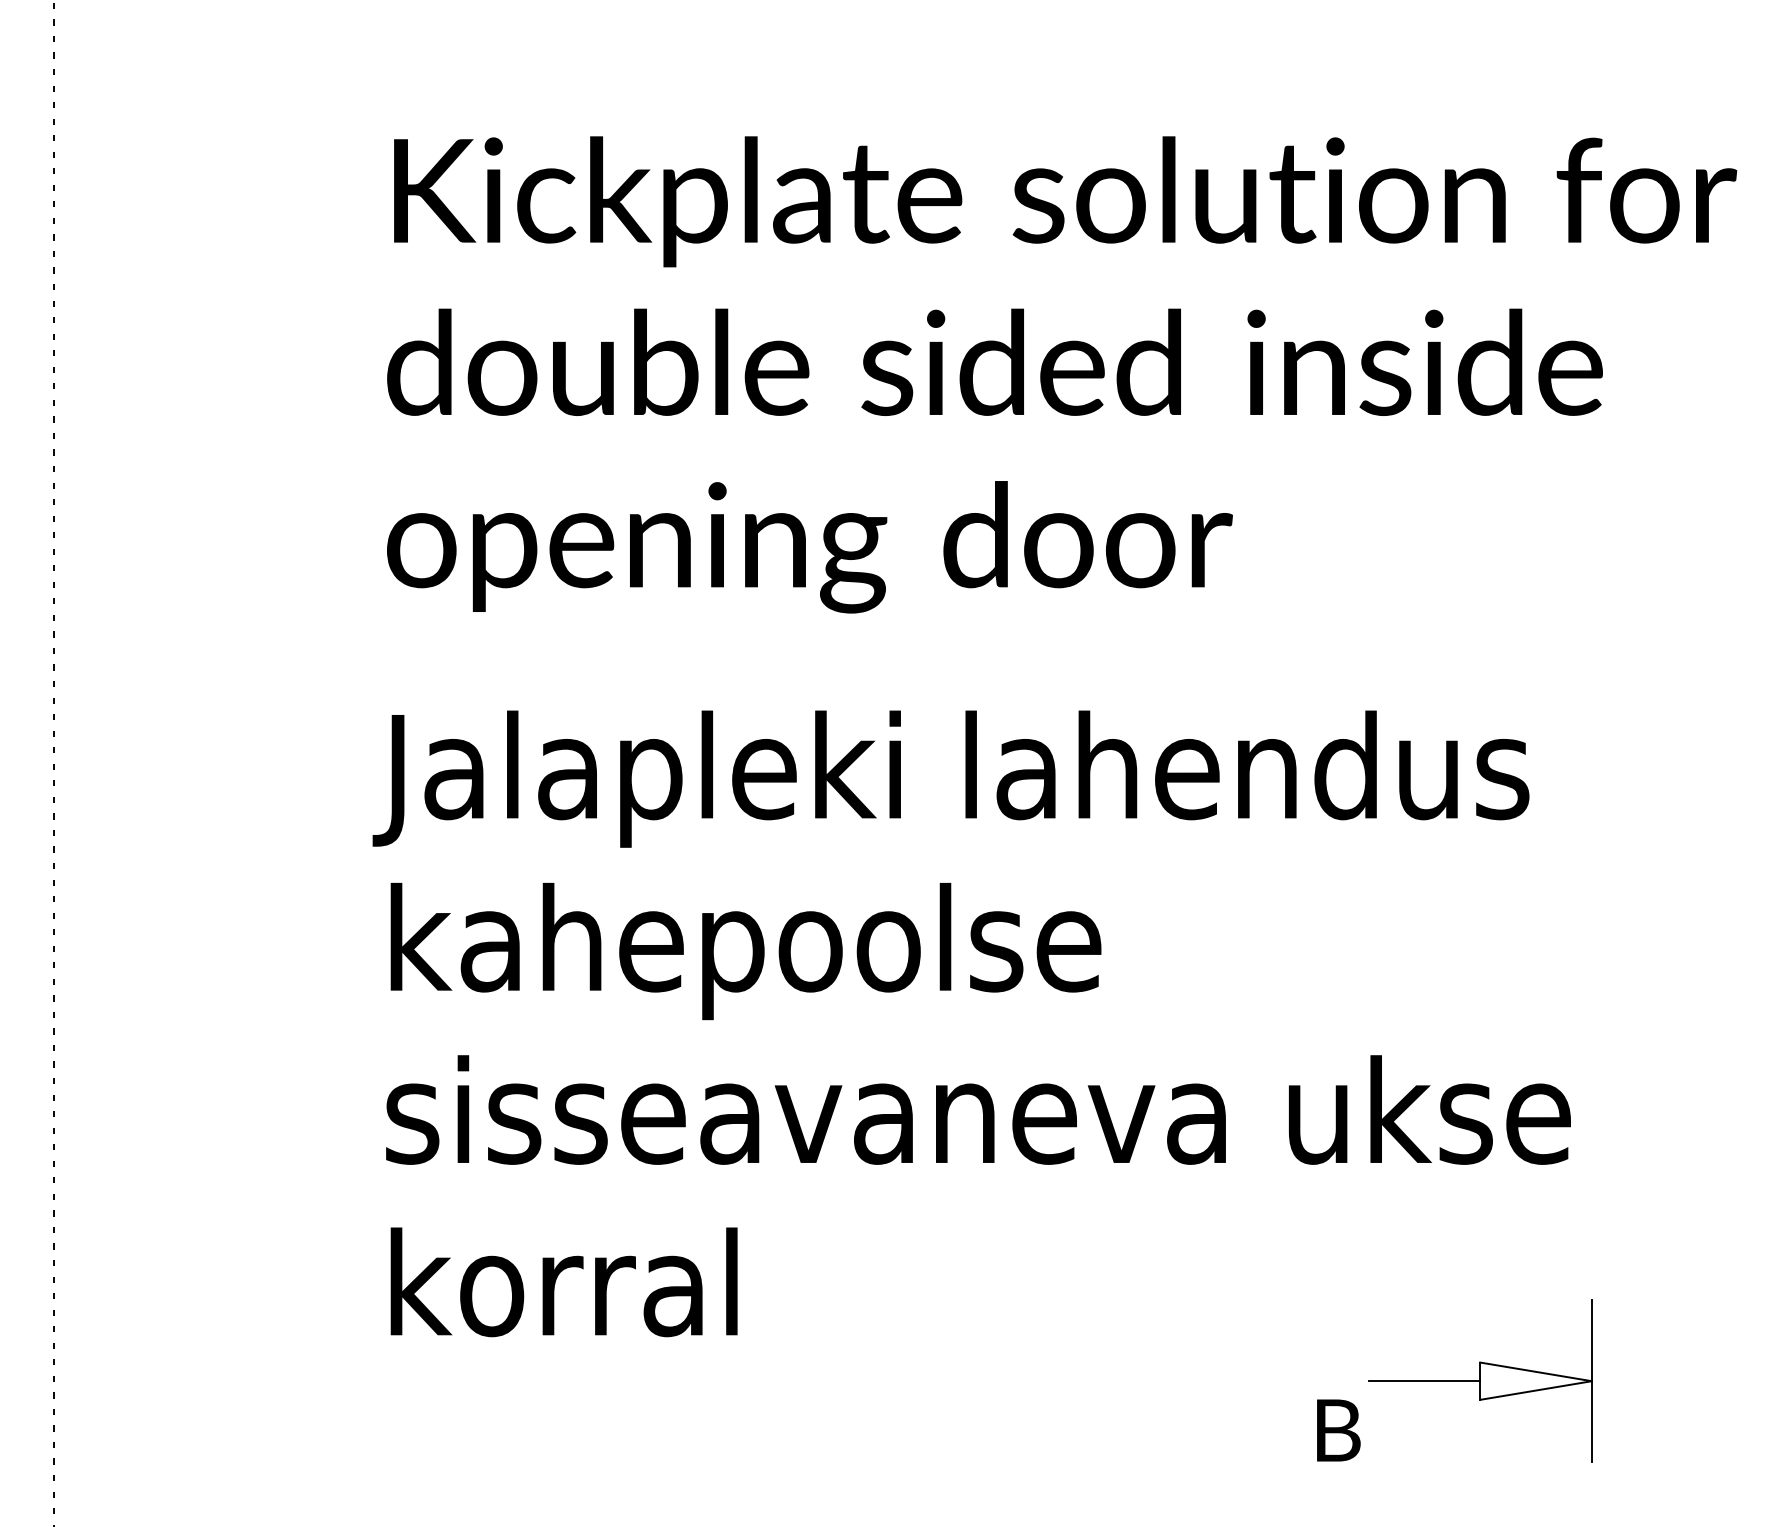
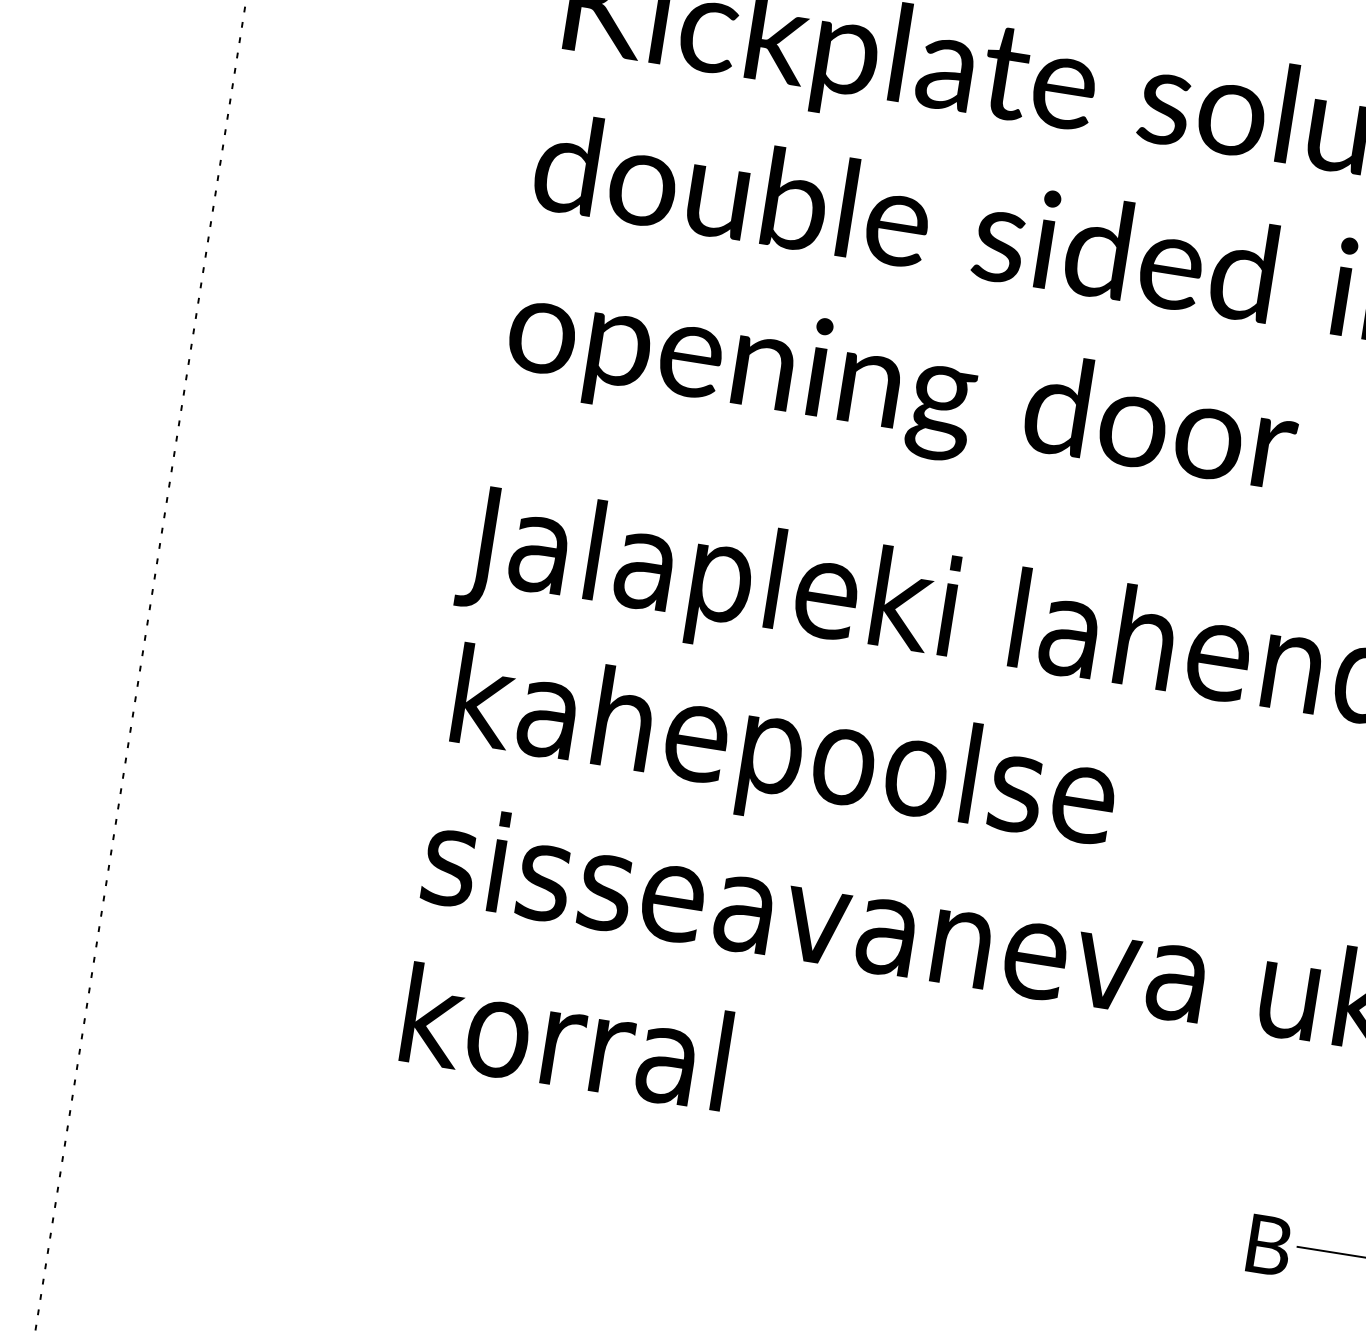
text: (1338, 1430) -> (1269, 1245), moved

